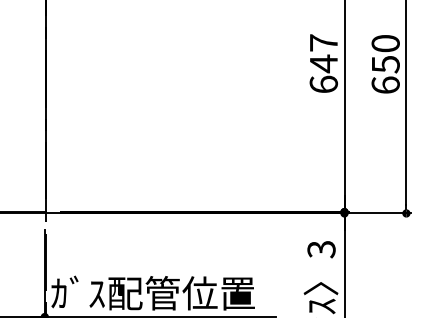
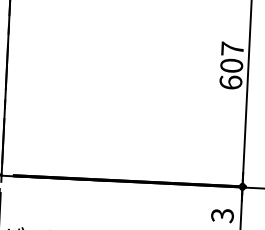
text: (323, 63) -> (231, 65), 647 -> 607

